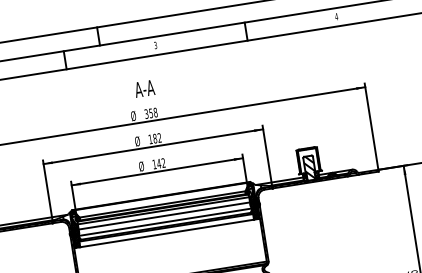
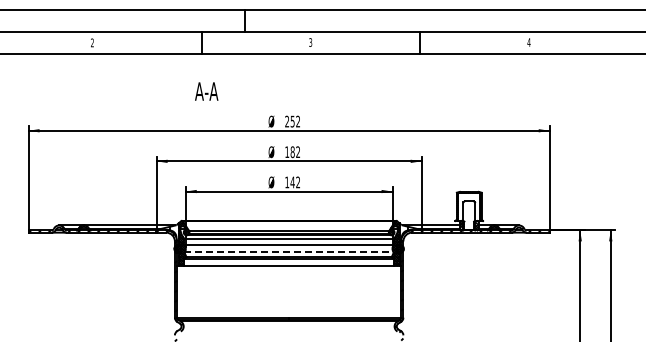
text: (144, 88) -> (206, 91), moved
text: (150, 113) -> (292, 121), 358 -> 252
hatch: (309, 167) -> (469, 215), removed
line: (165, 222) -> (289, 252), solid -> dashed

